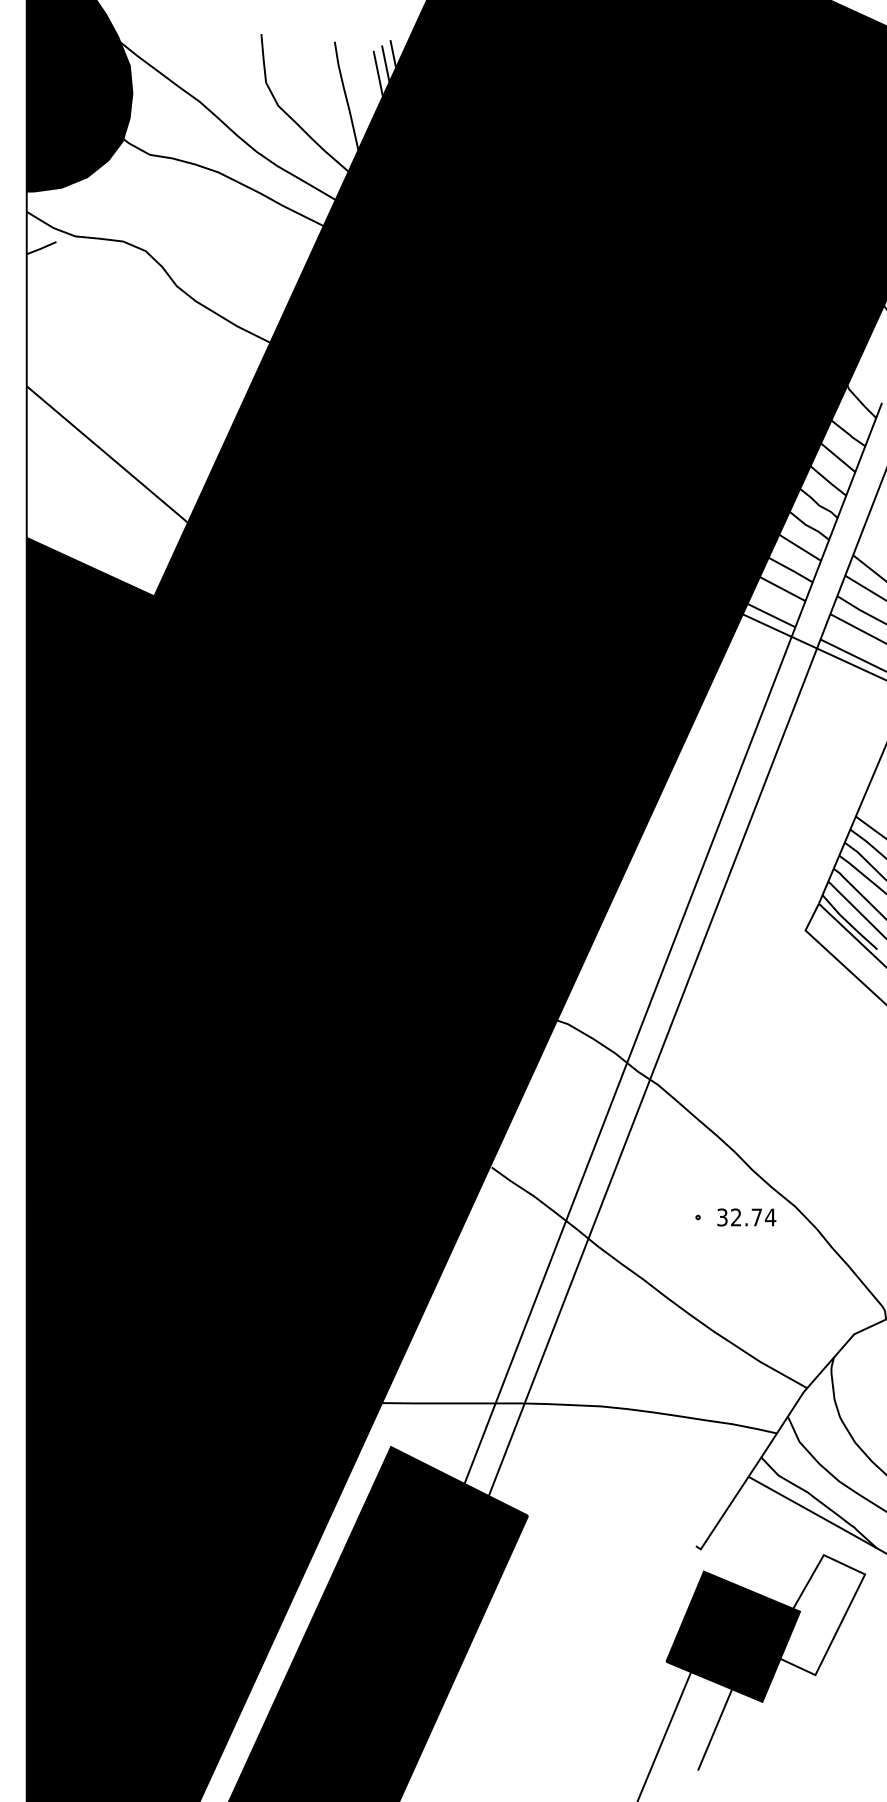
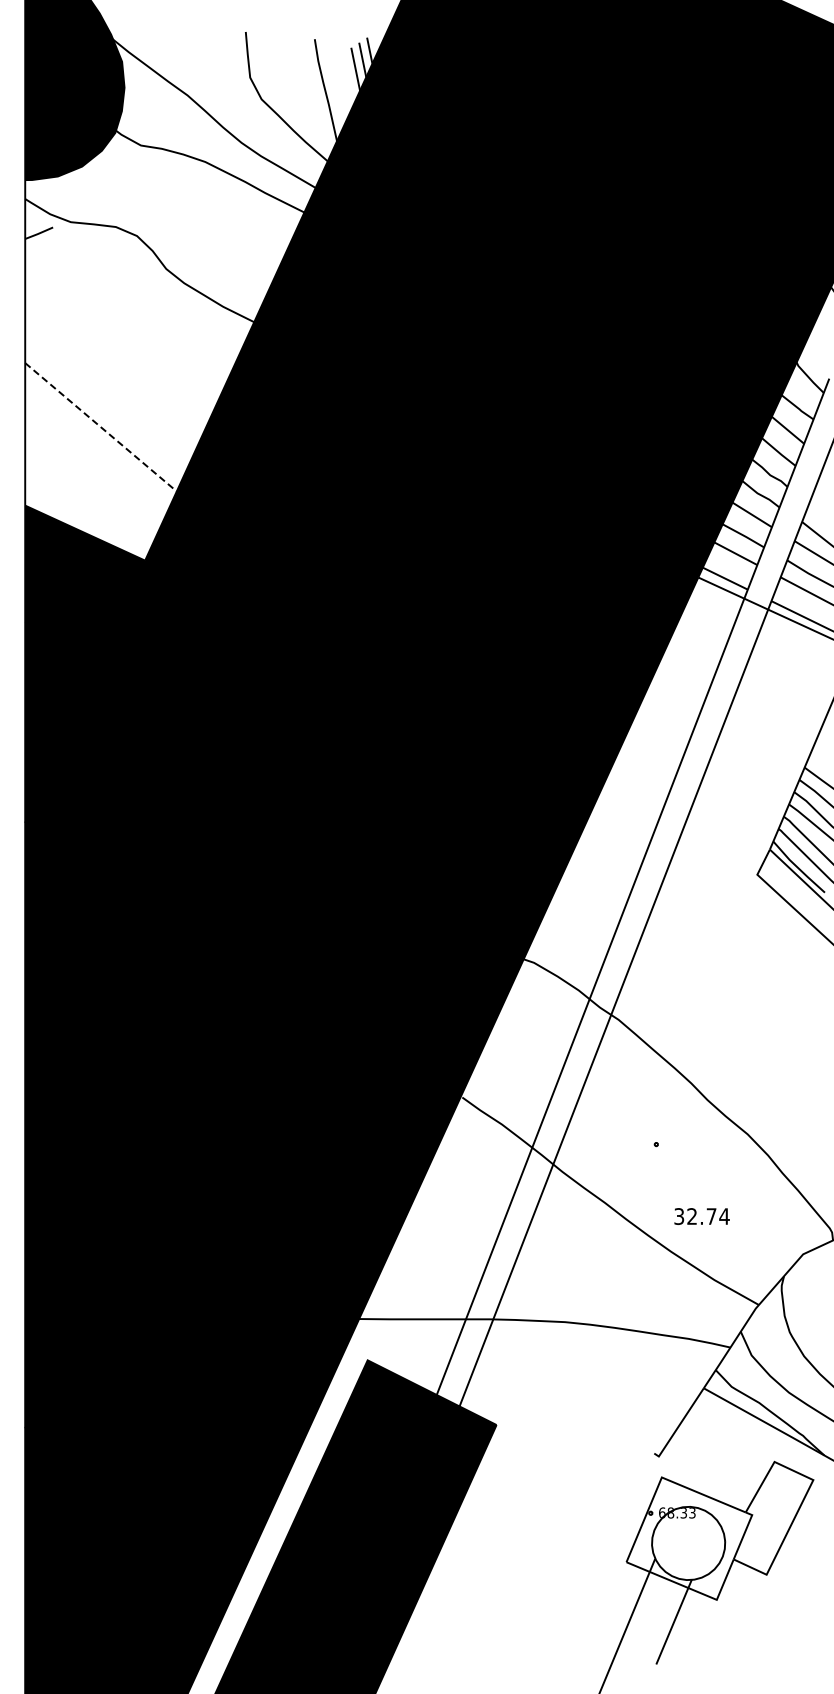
line: (107, 454) -> (101, 427), solid -> dashed
text: (746, 1217) -> (701, 1216), moved
fill: (733, 1636) -> (689, 1538), removed

